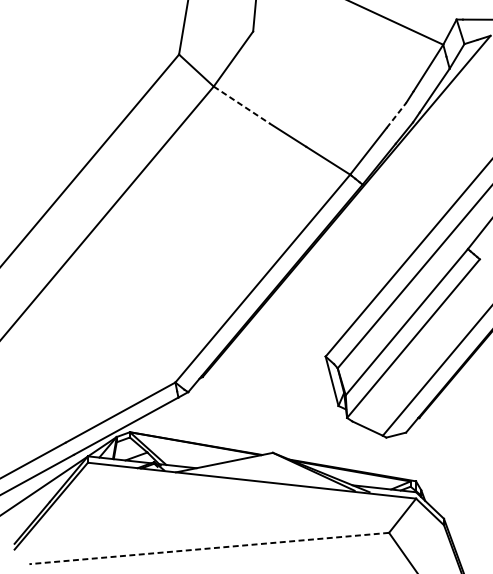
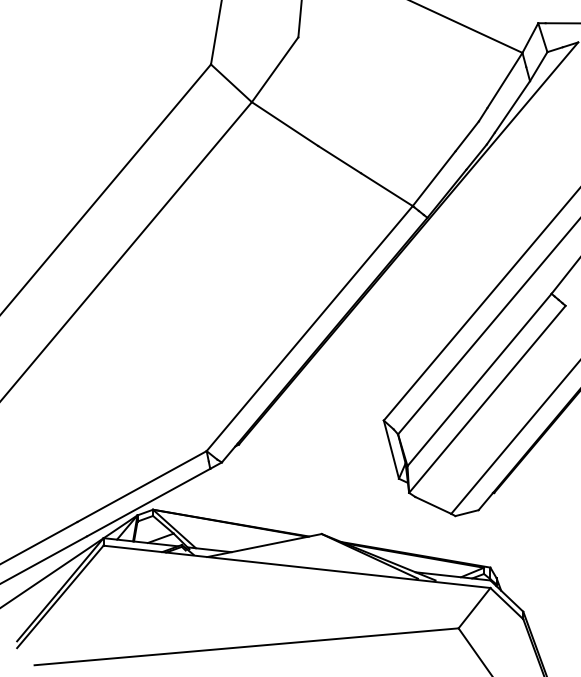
line: (242, 105) -> (285, 124), dashed -> solid
line: (396, 115) -> (467, 136), dashed -> solid
line: (209, 548) -> (246, 646), dashed -> solid

